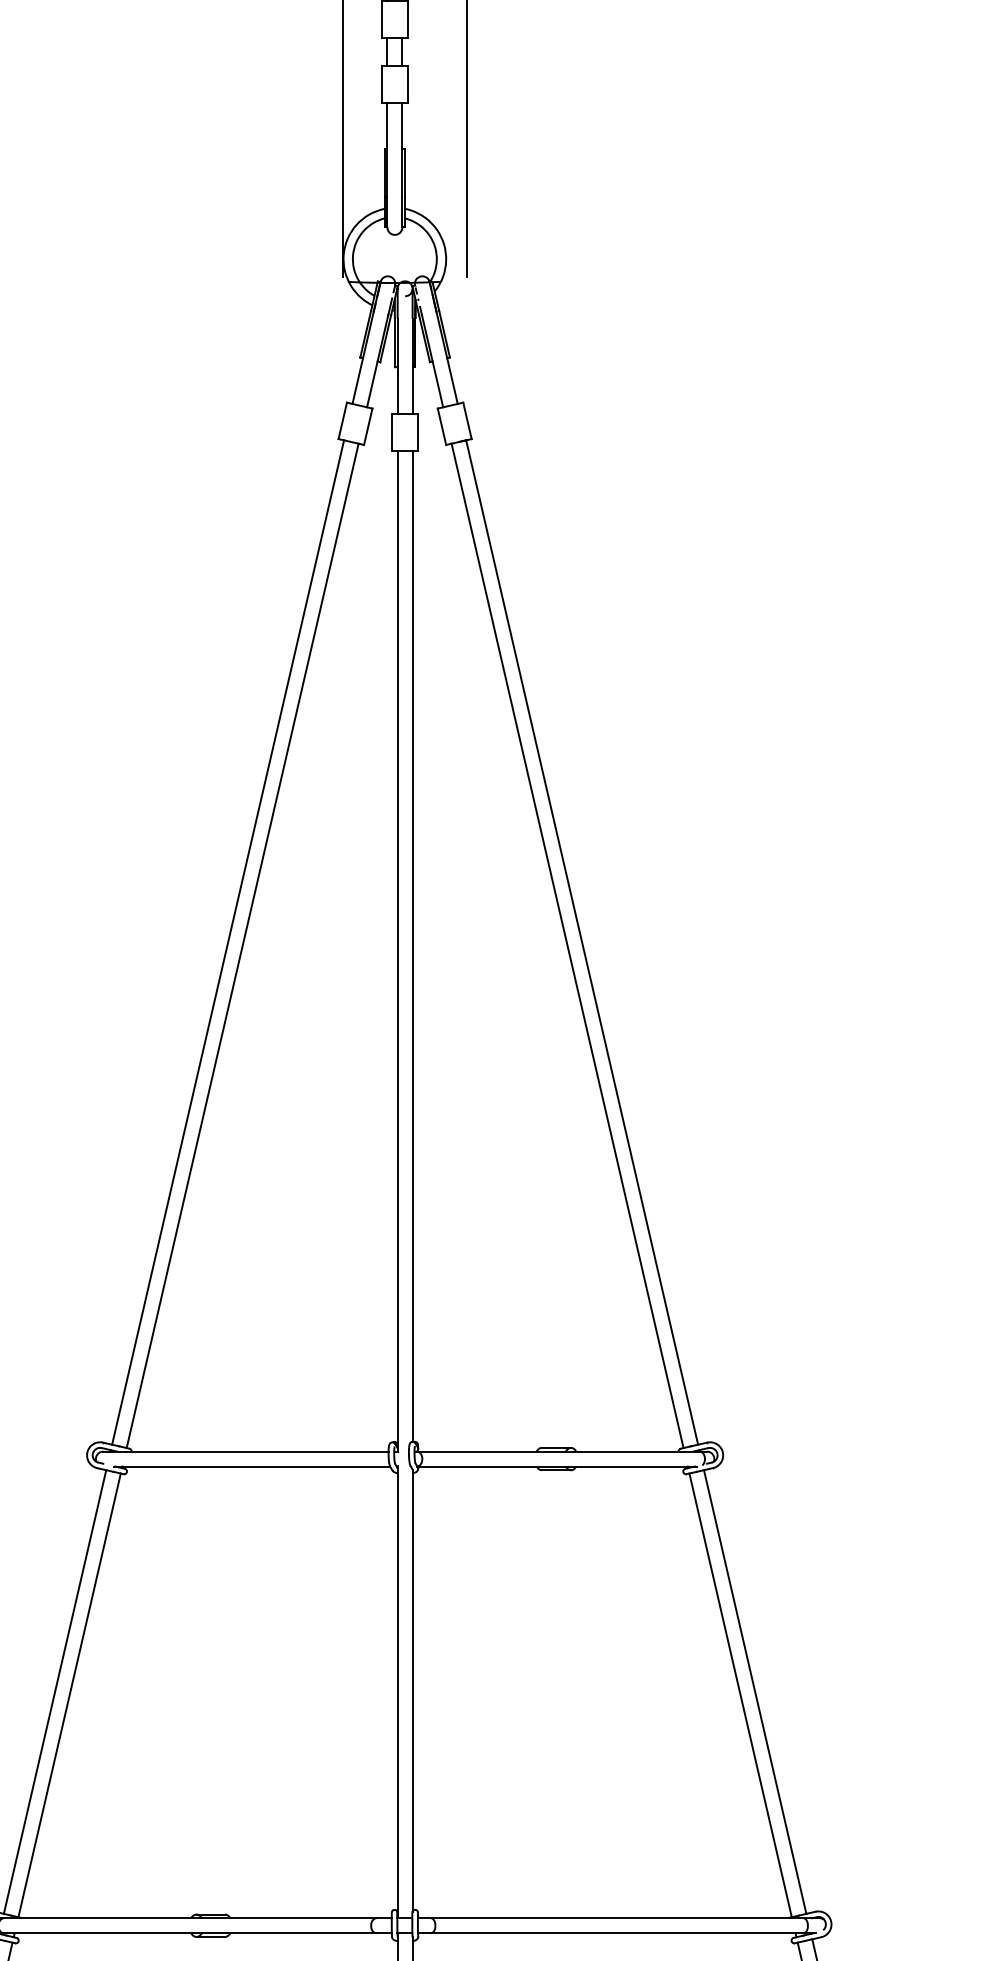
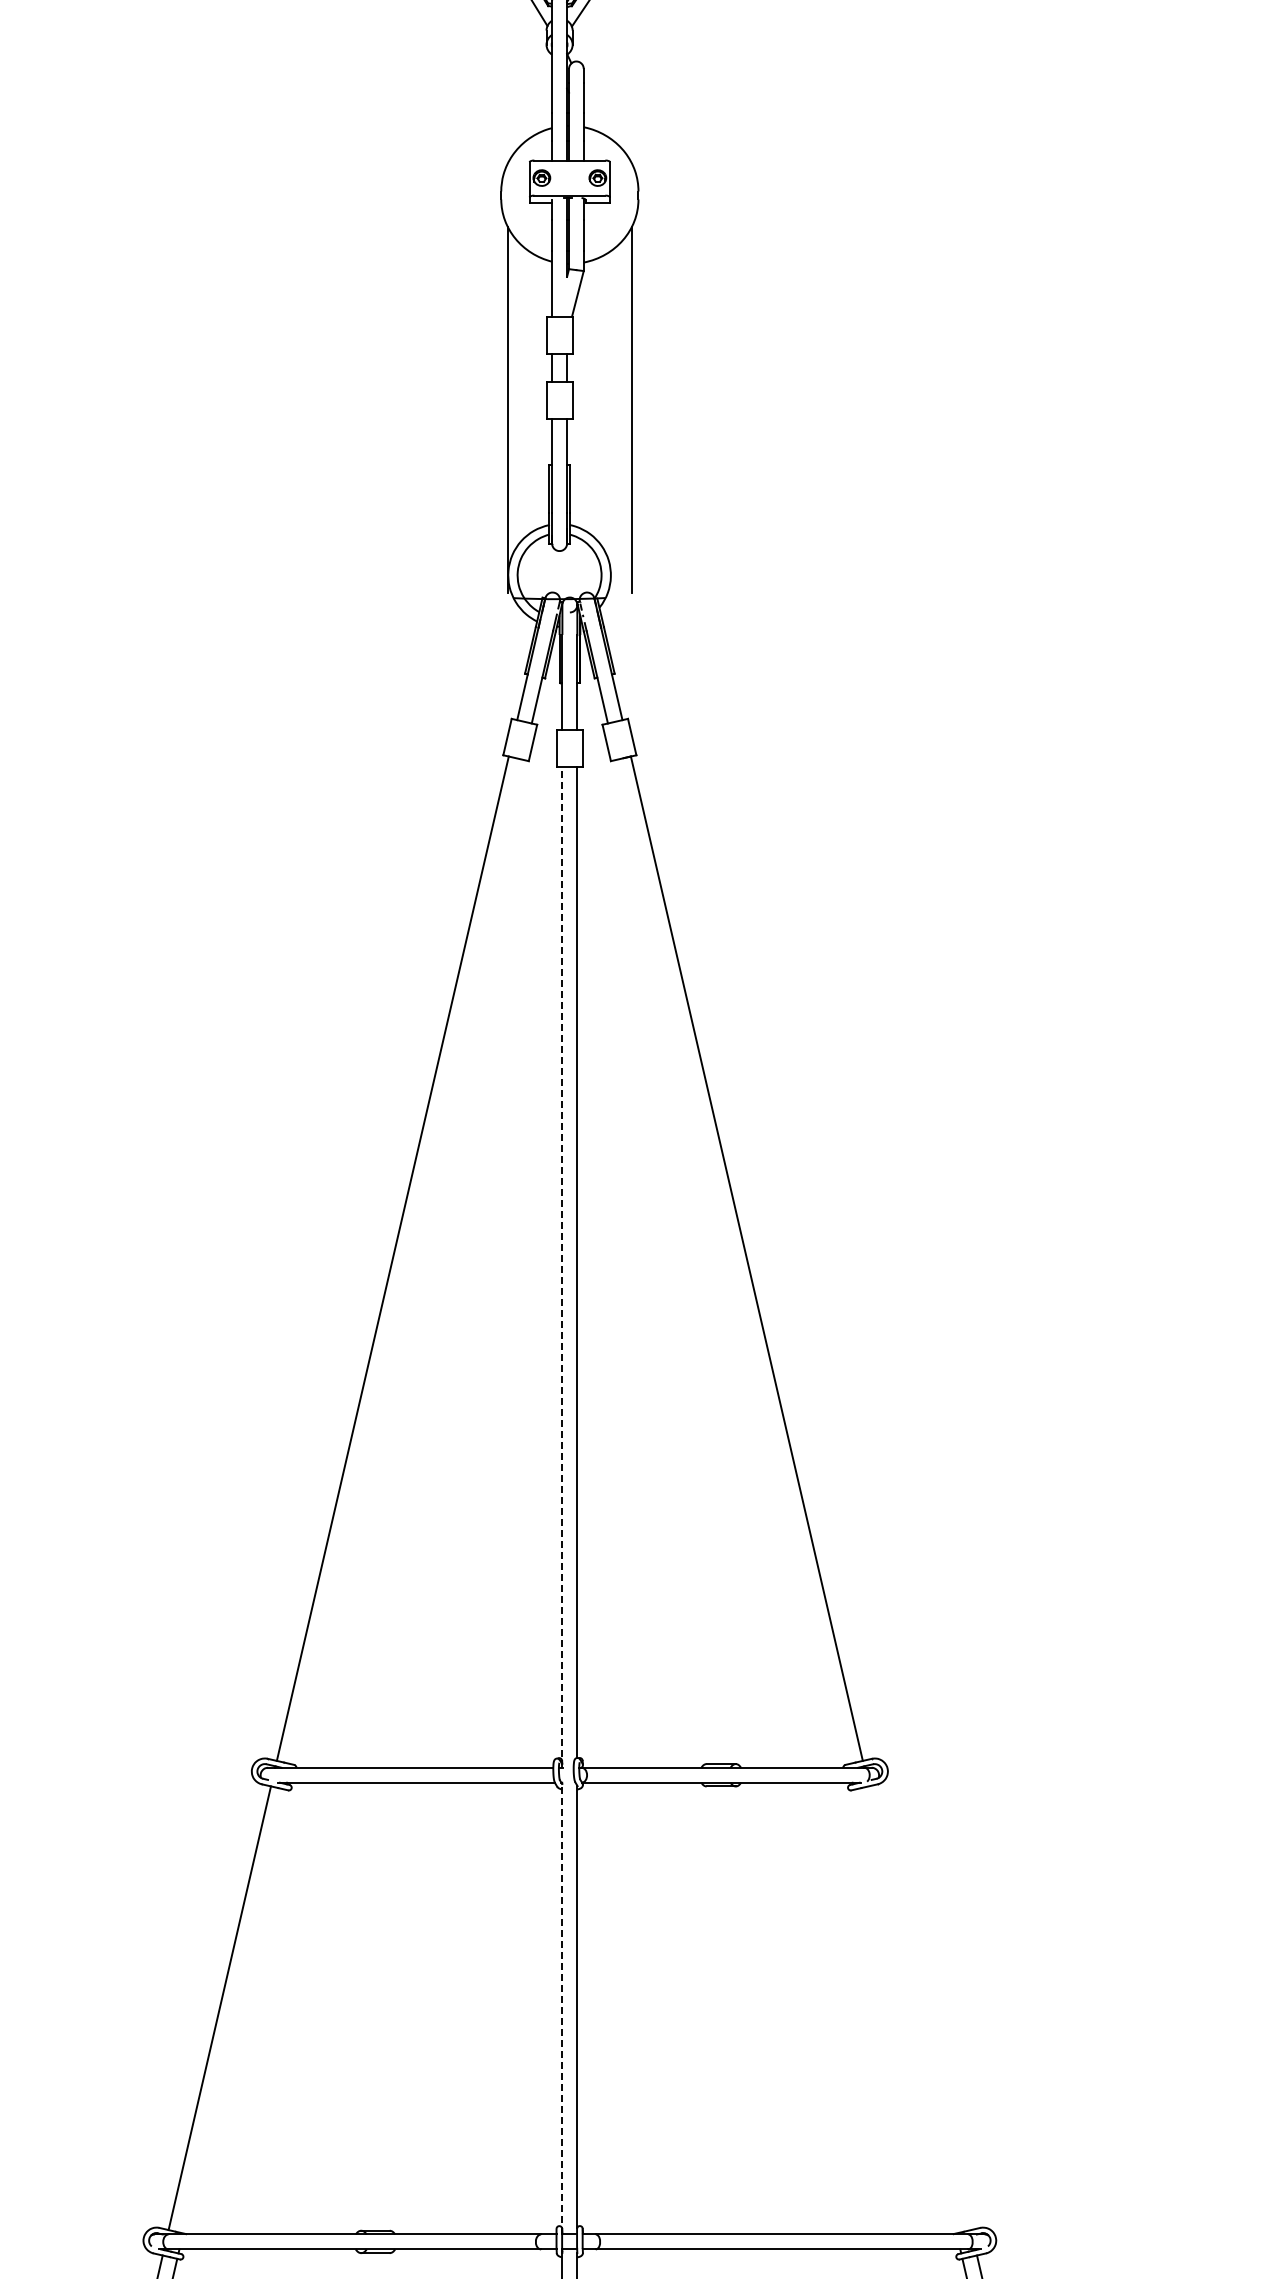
line: (242, 945) -> (407, 1261), removed
line: (567, 945) -> (732, 1261), removed
line: (397, 951) -> (562, 1267), solid -> dashed
line: (397, 1691) -> (562, 2007), solid -> dashed
line: (754, 1692) -> (919, 2008), removed
line: (69, 1695) -> (234, 2011), removed
line: (740, 1695) -> (905, 2011), removed

